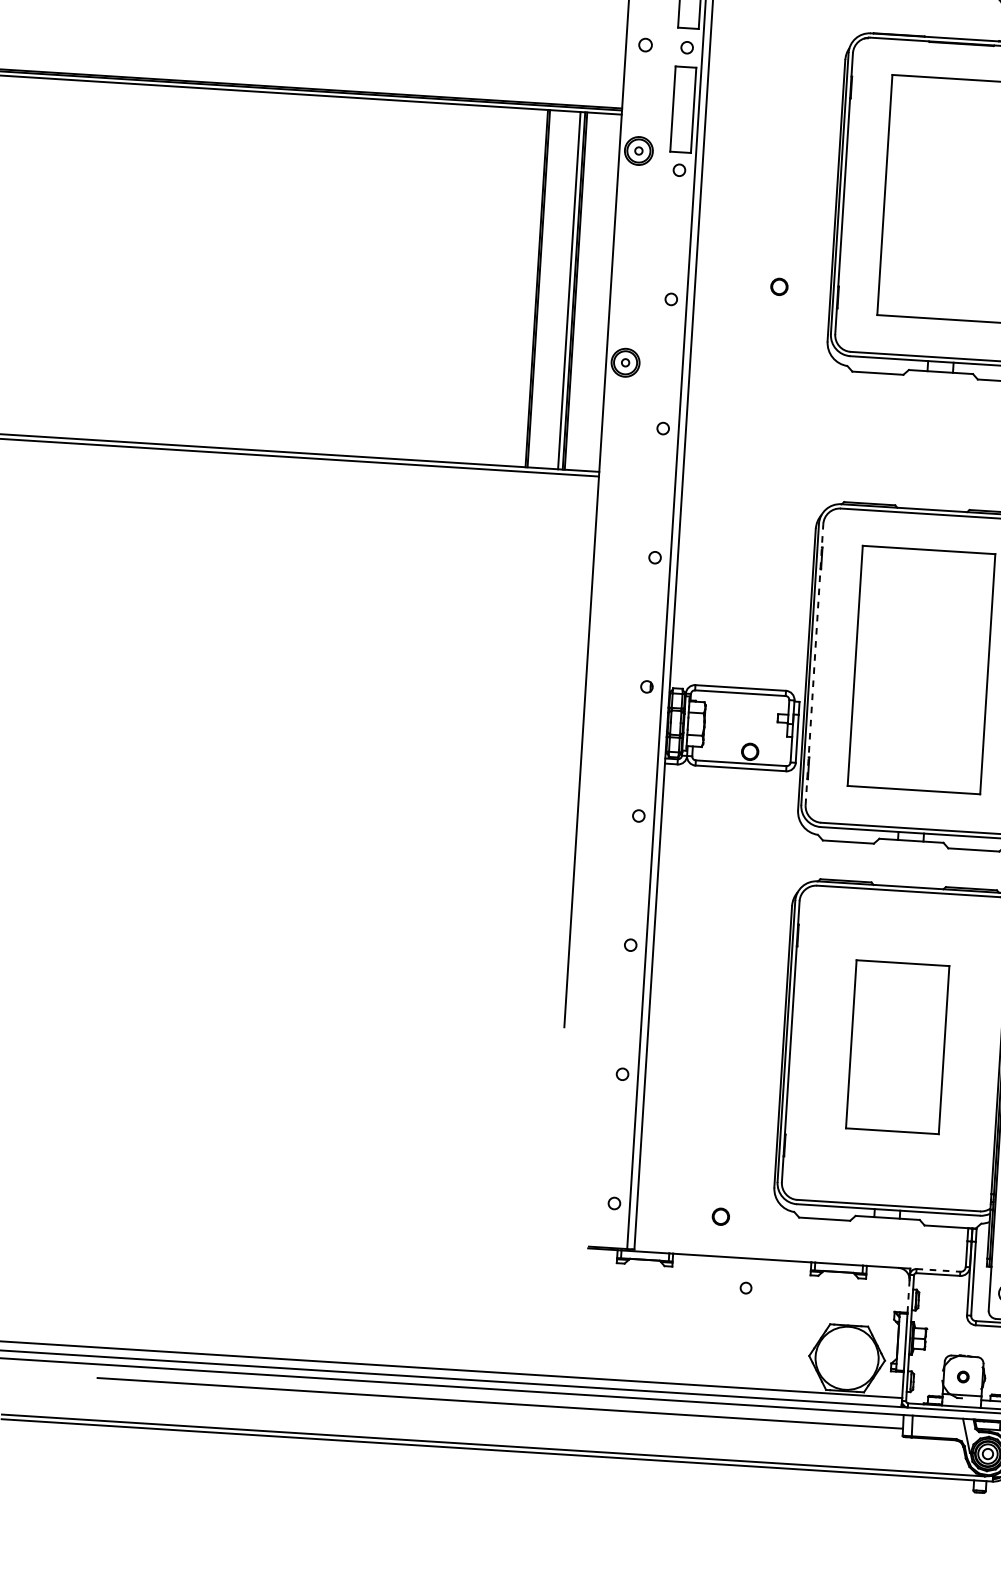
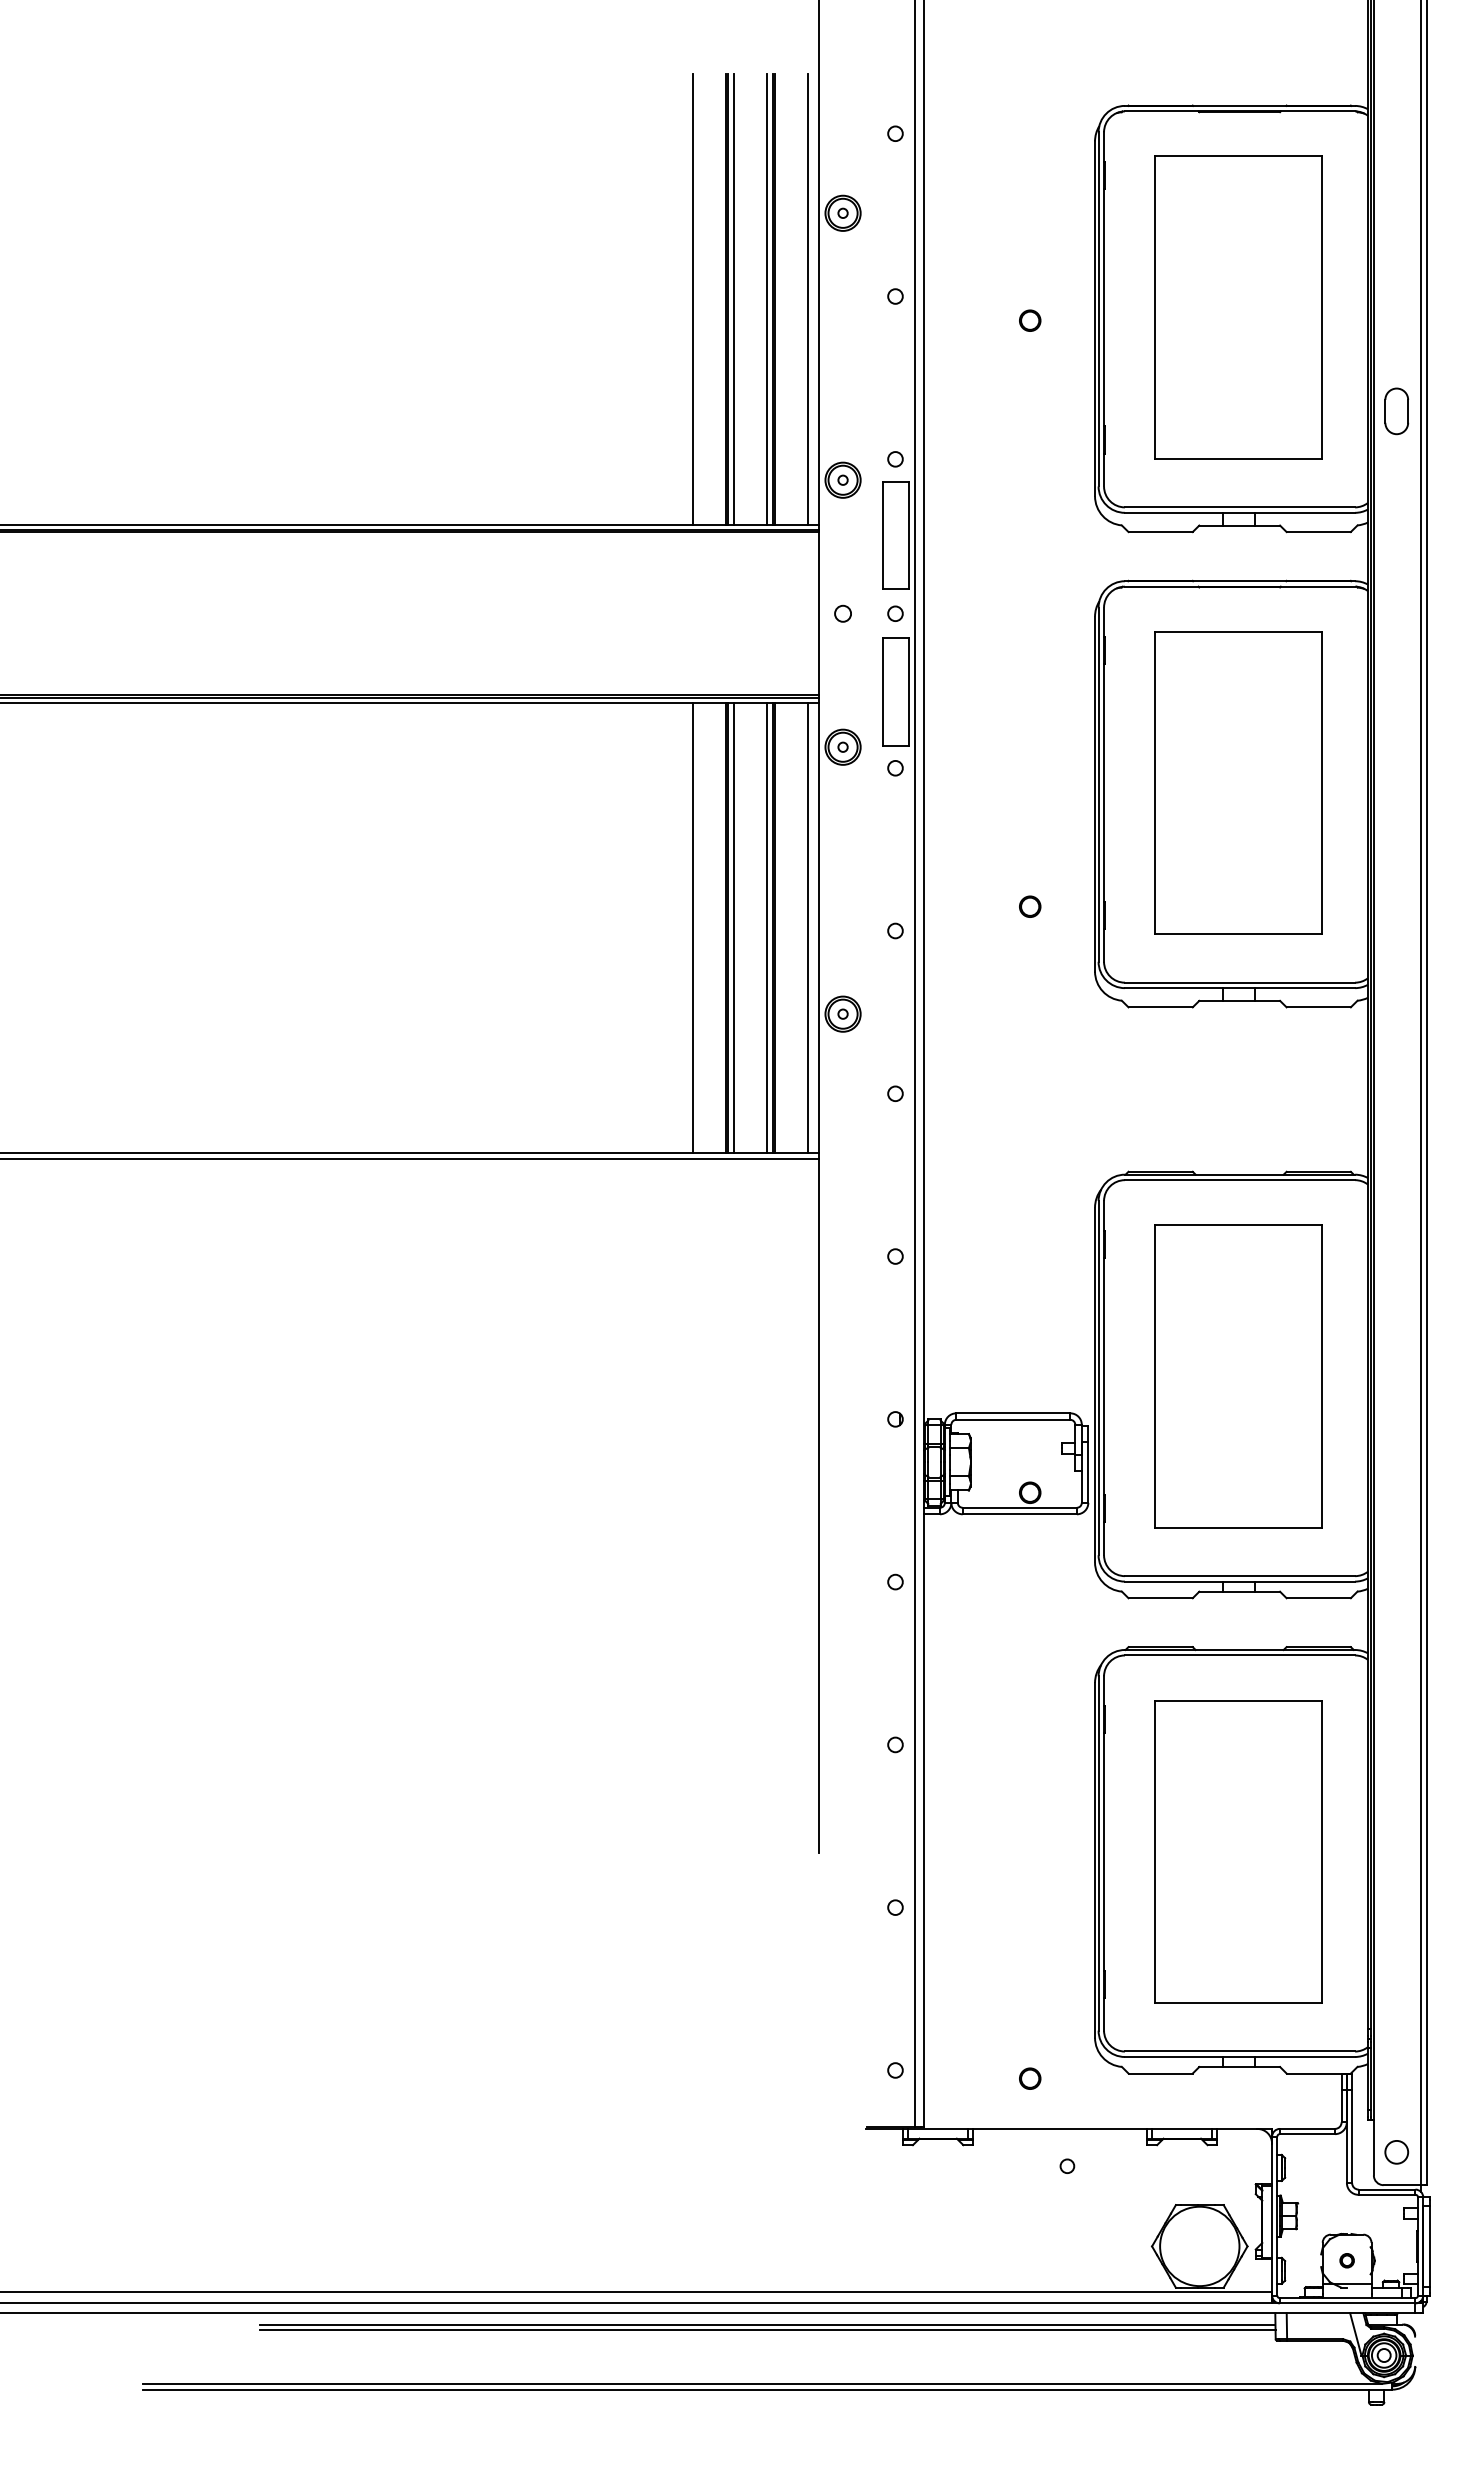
line: (511, 286) -> (693, 927), added
line: (543, 288) -> (734, 927), added
line: (601, 292) -> (807, 927), added
line: (814, 664) -> (1104, 1377), dashed -> solid
part: (897, 1046) -> (1238, 1851), size x1.43
line: (938, 1270) -> (1307, 2128), dashed -> solid
line: (908, 1296) -> (1272, 2163), dashed -> solid
line: (500, 1398) -> (767, 2324), added

